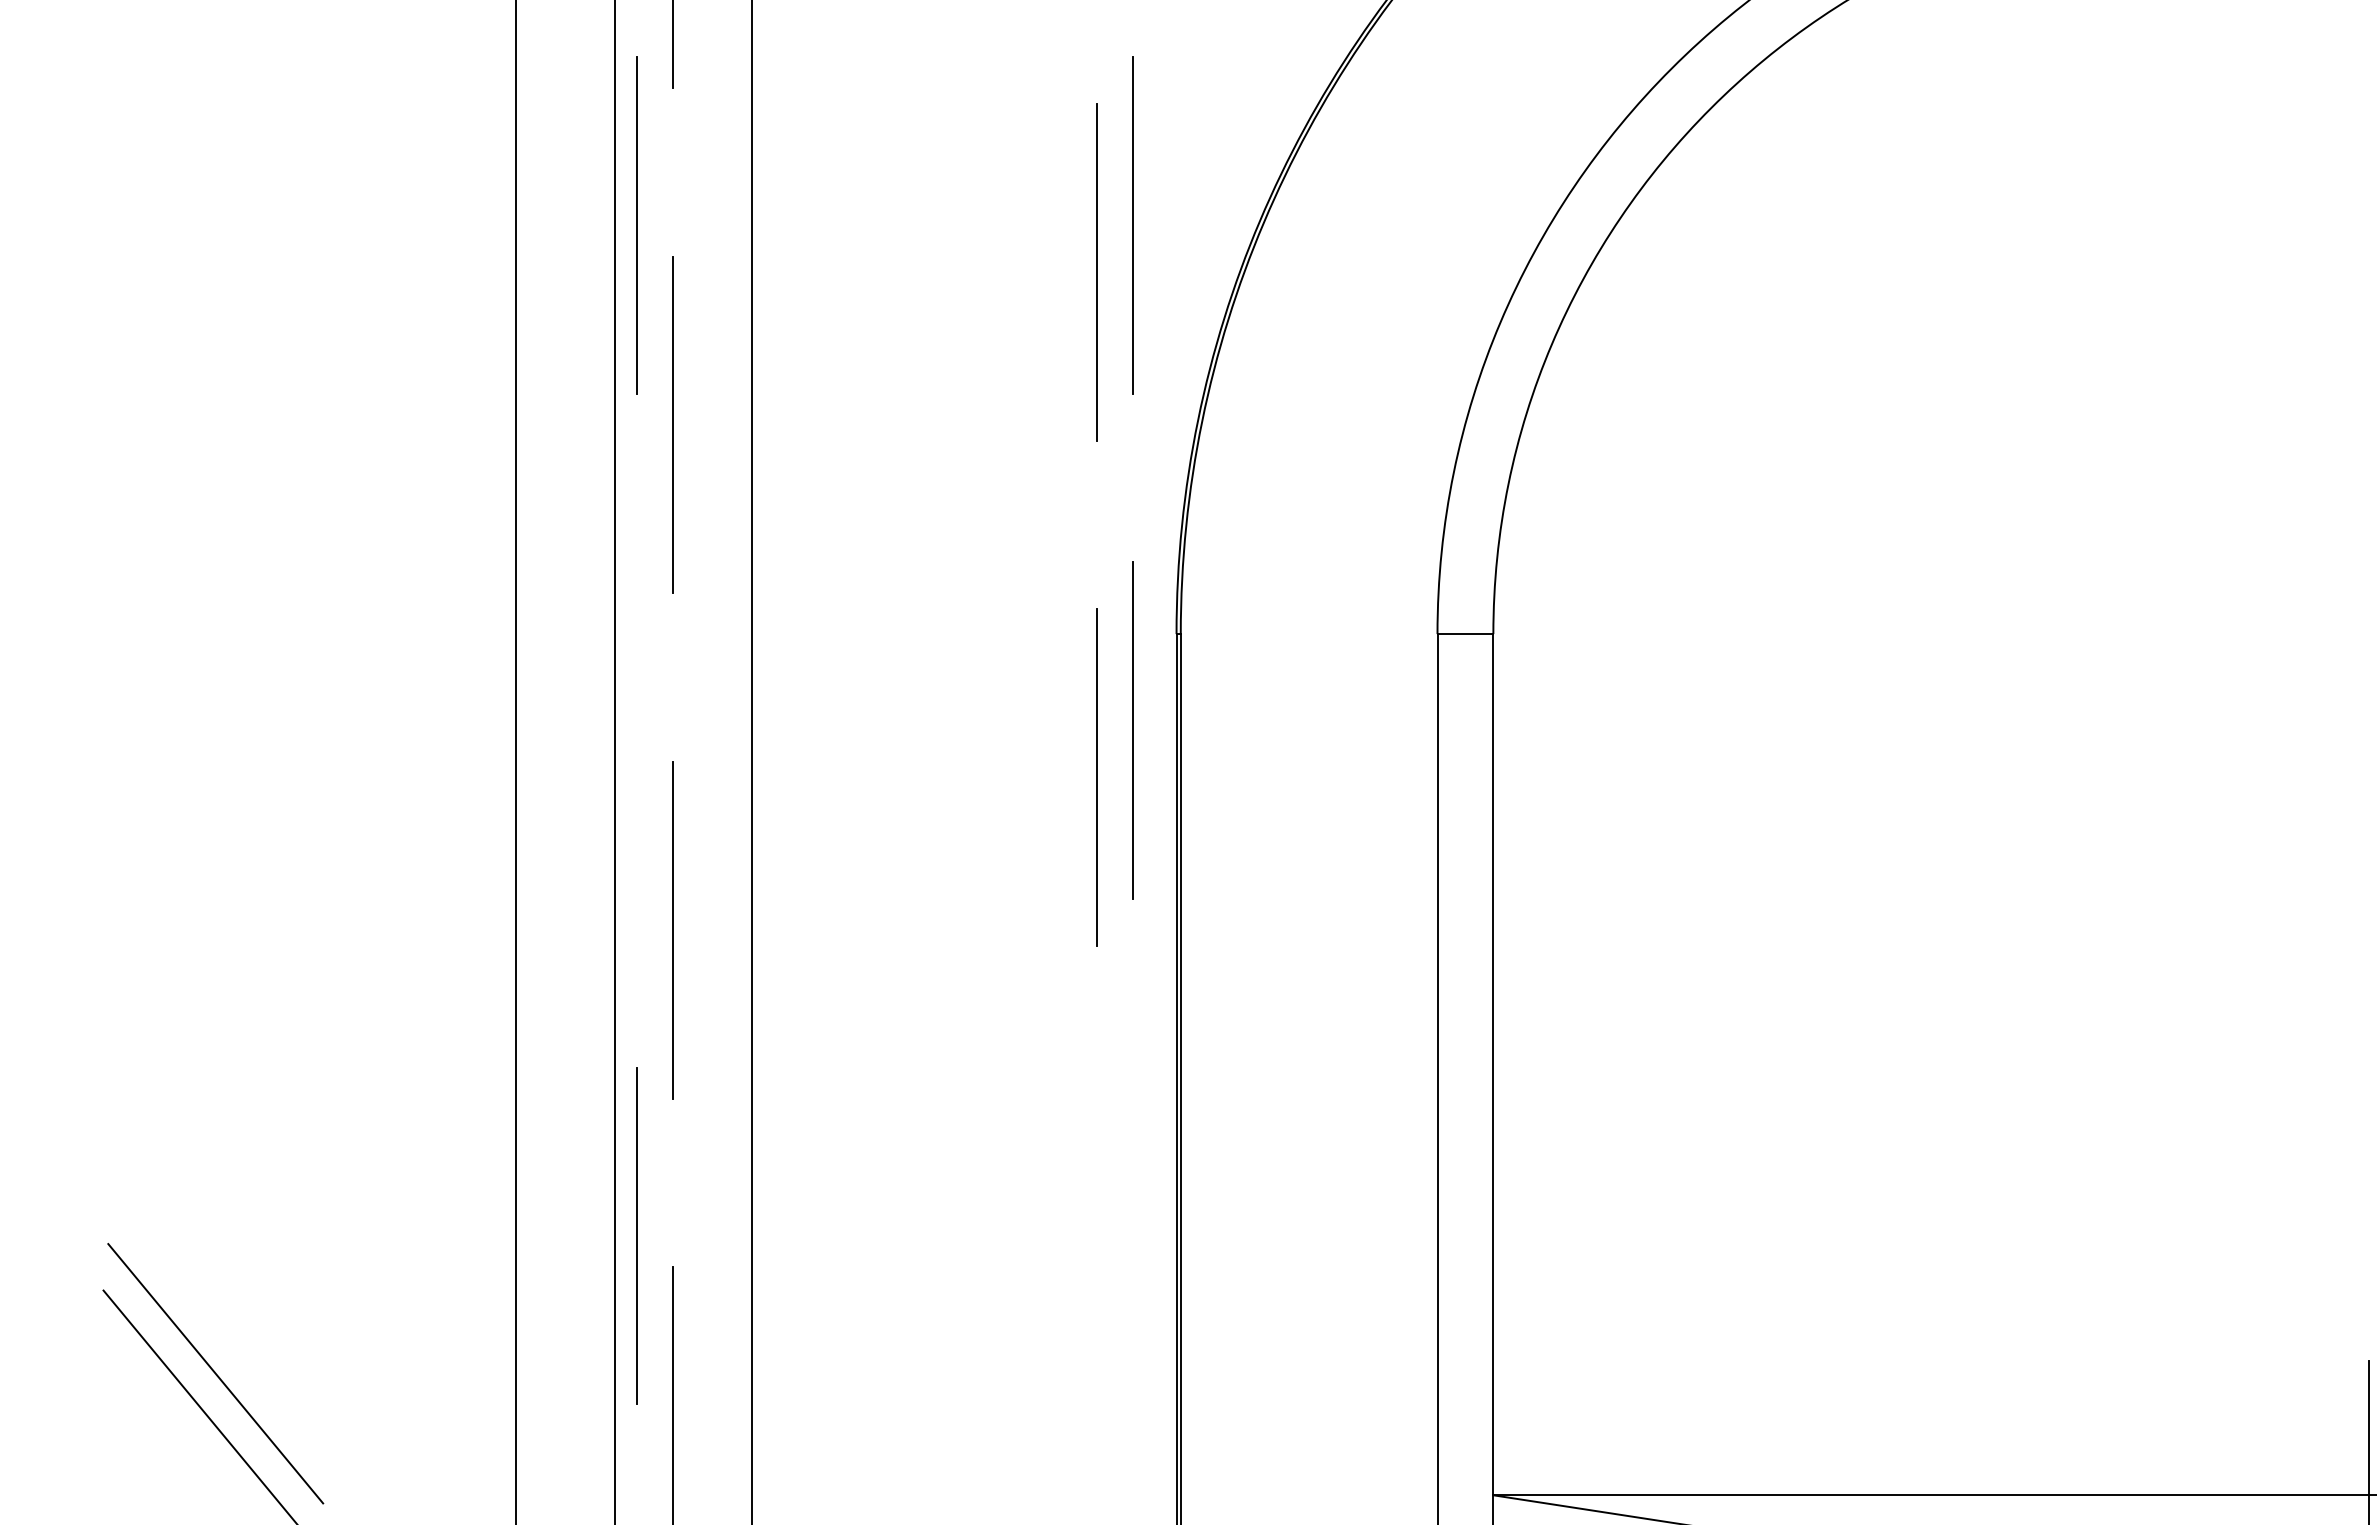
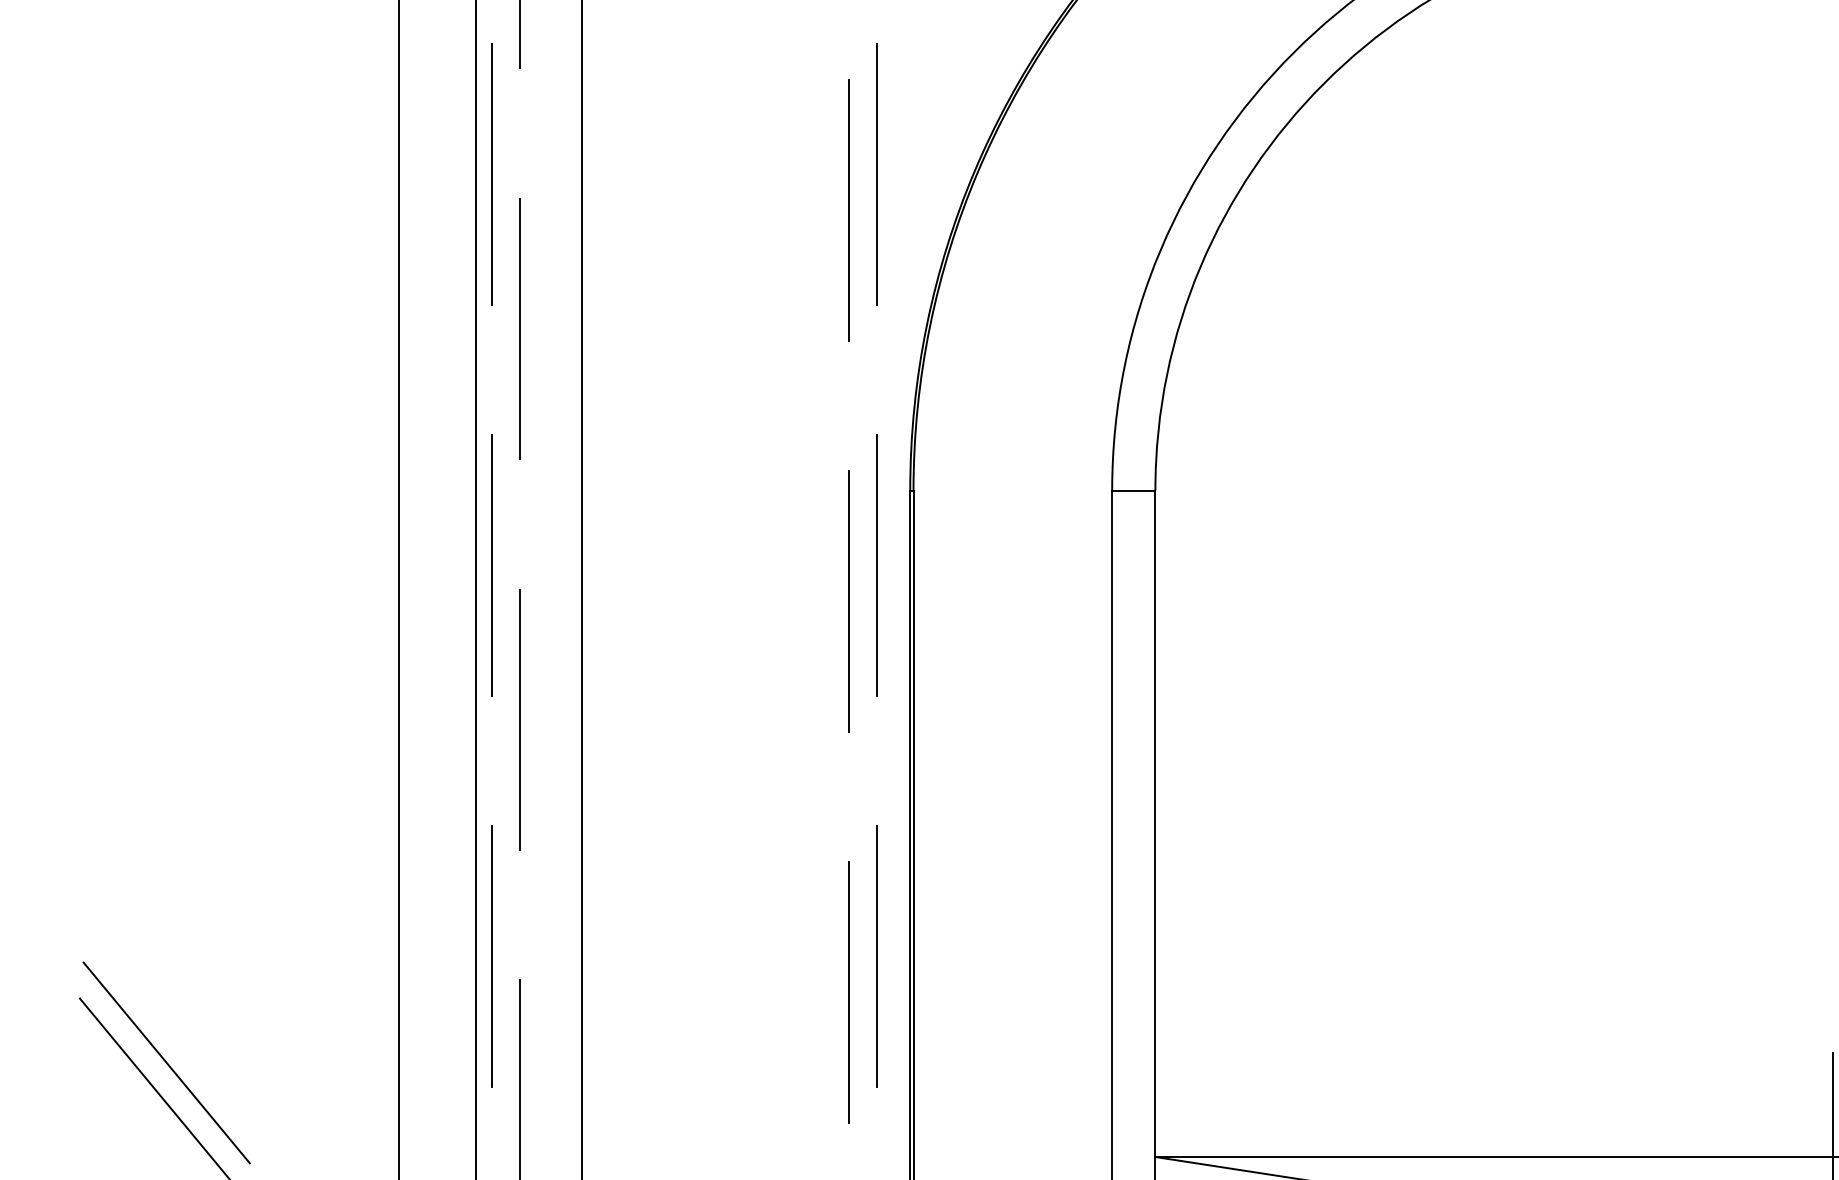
line: (636, 730) -> (492, 565), added
line: (1133, 1235) -> (876, 956), added
line: (1096, 1282) -> (848, 992), added

